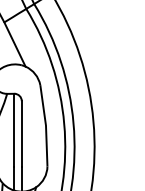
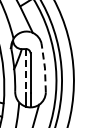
line: (45, 126) -> (44, 68), solid -> dashed
line: (15, 129) -> (26, 70), solid -> dashed

